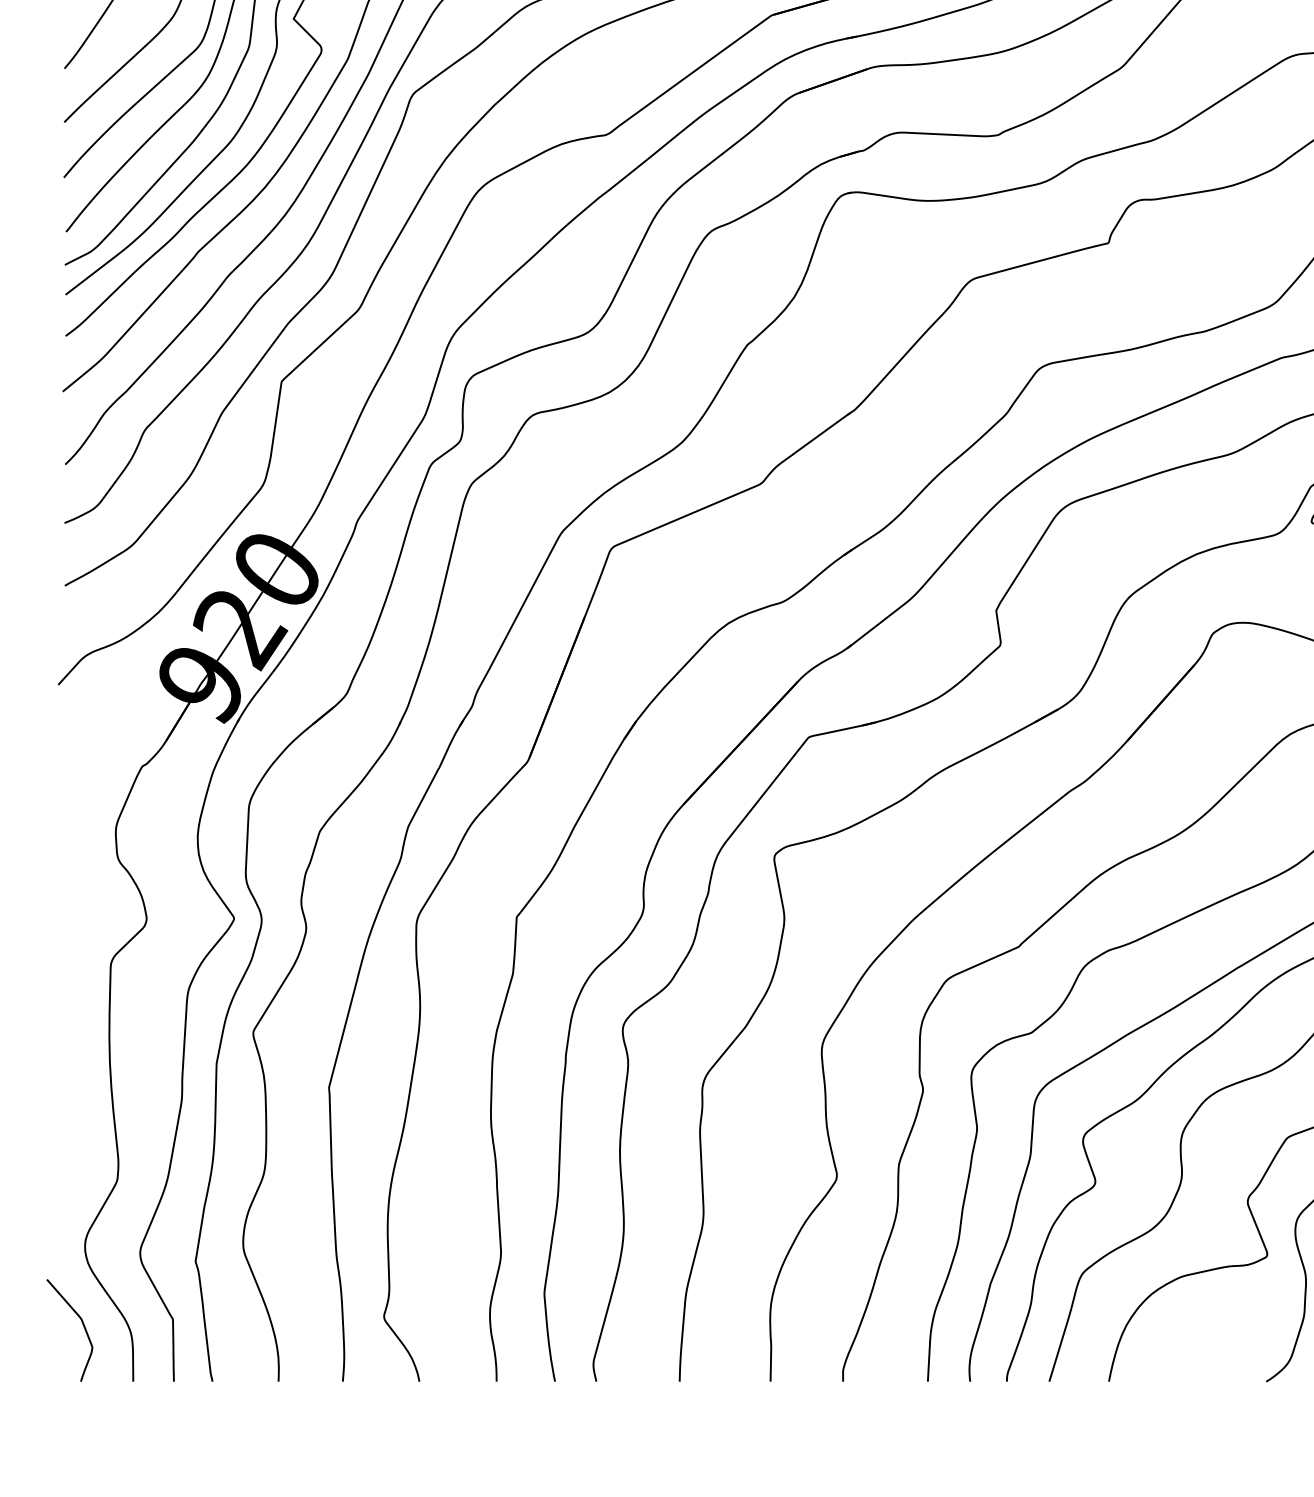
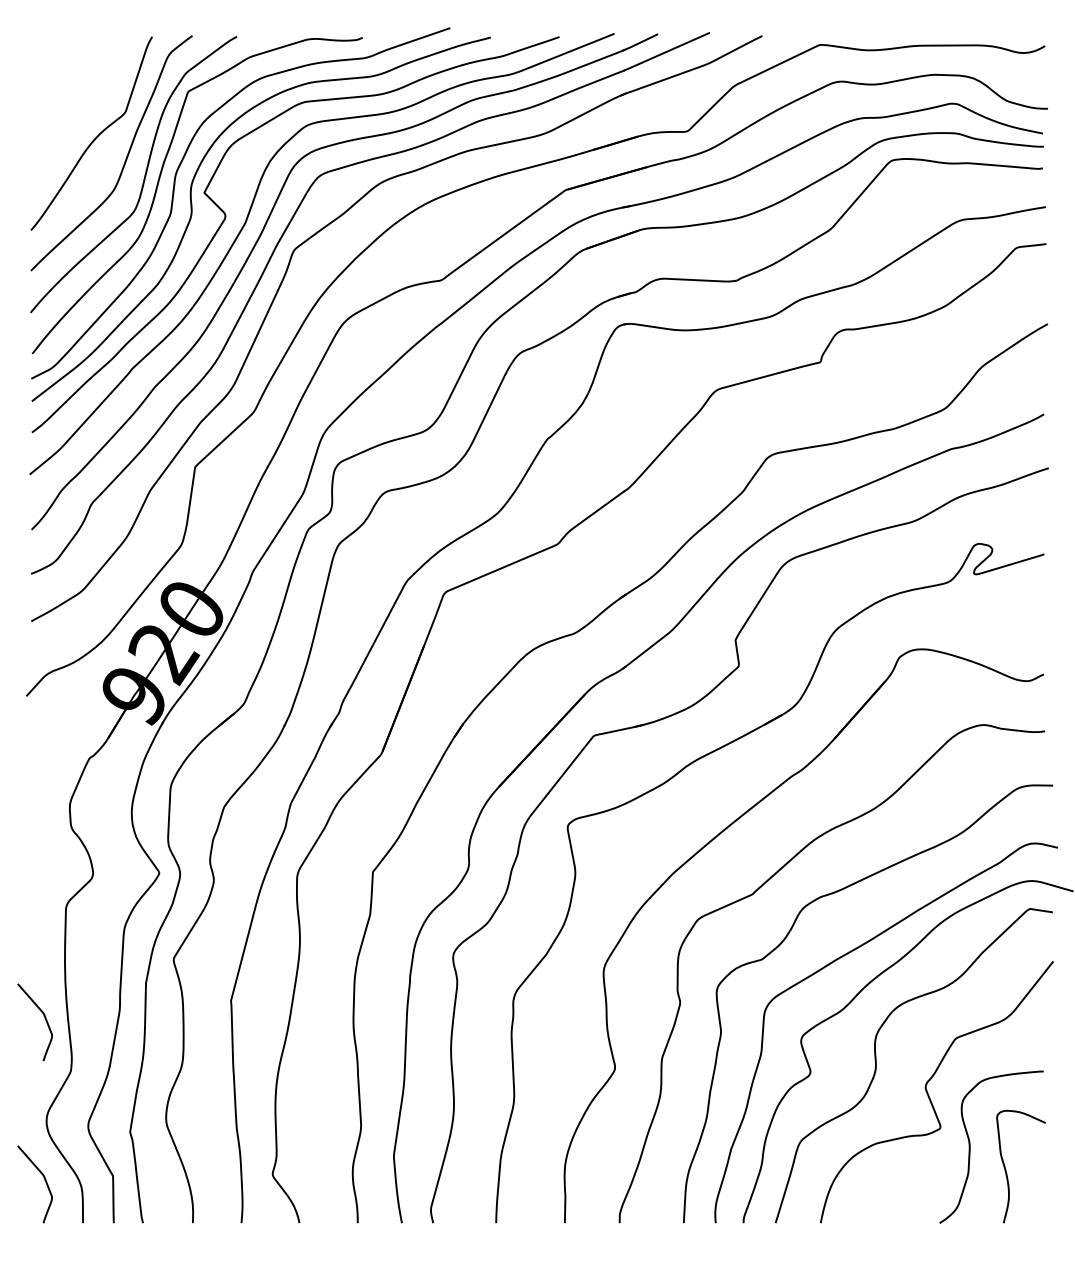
curve: (82, 1111) -> (44, 1018), added

